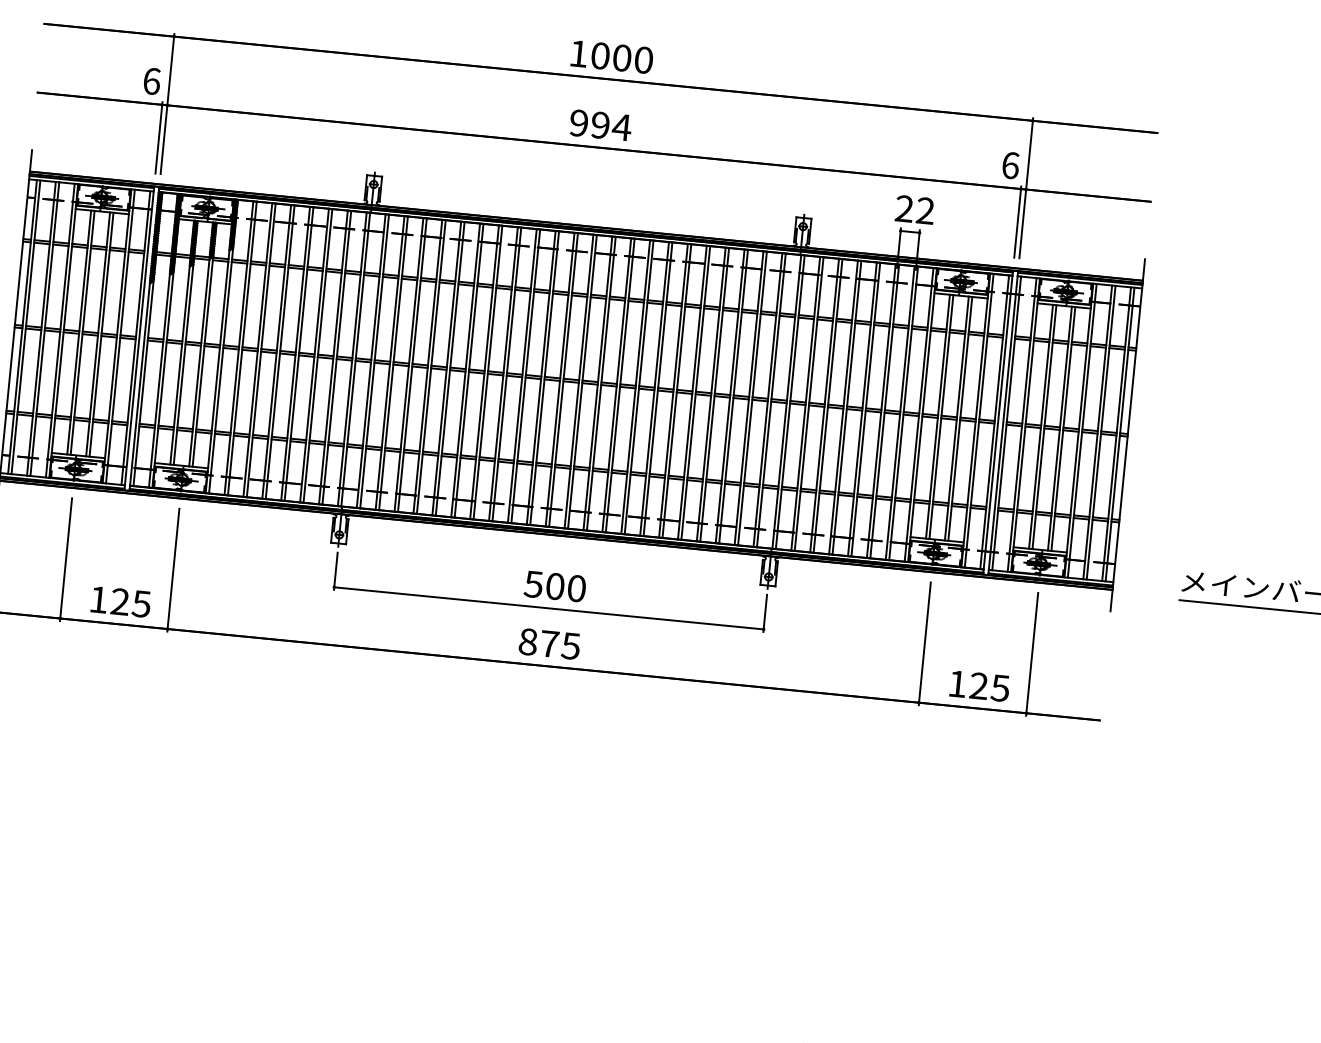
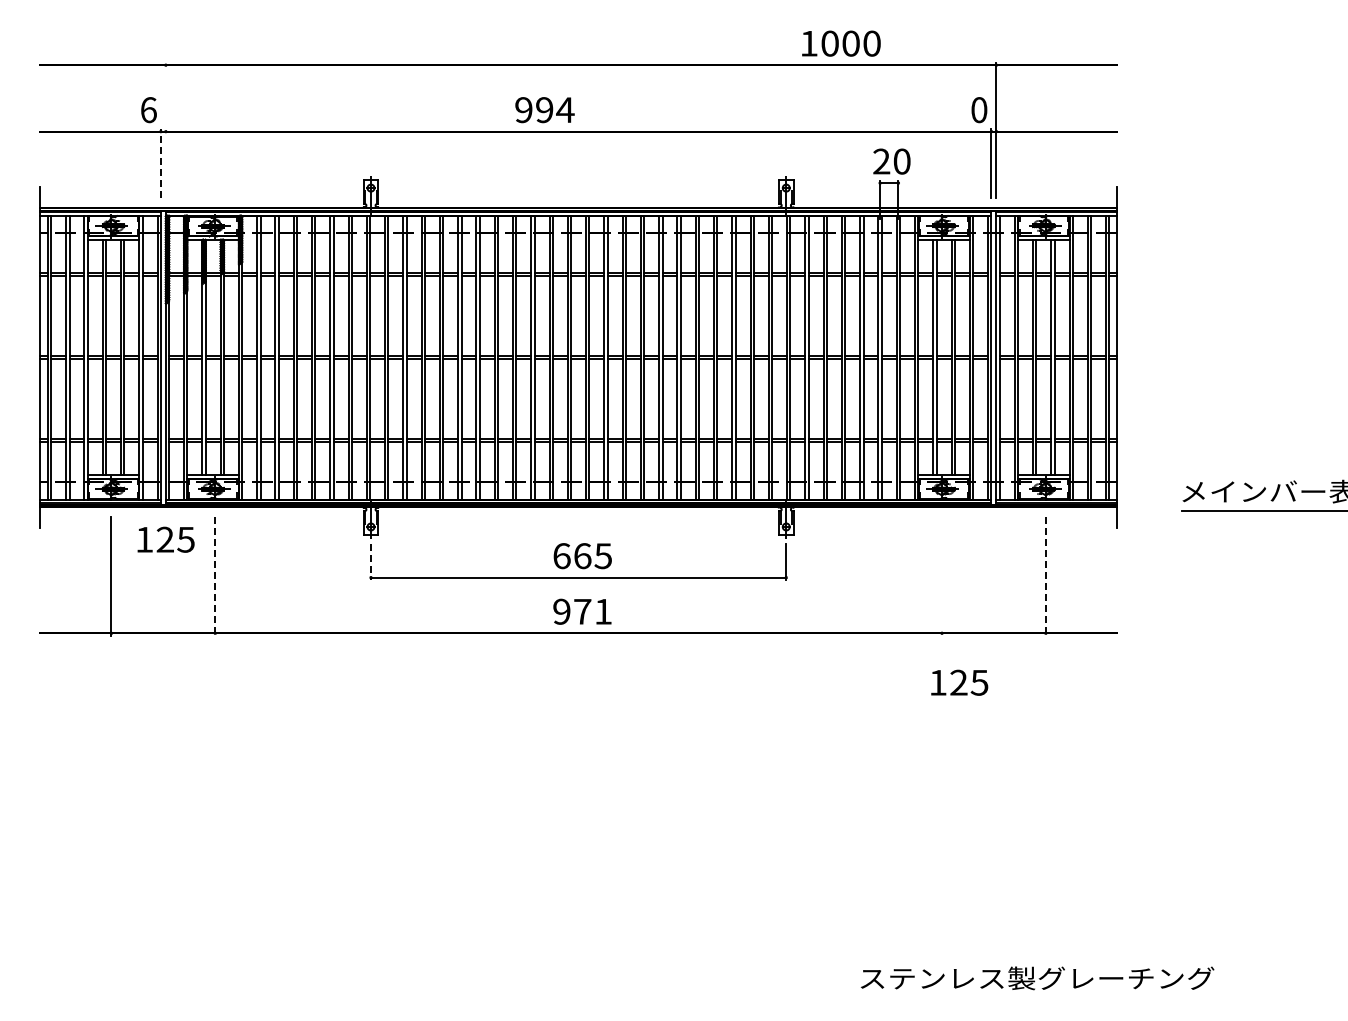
text: (612, 56) -> (841, 43), moved
line: (167, 104) -> (165, 130), removed
text: (600, 125) -> (544, 110), moved
line: (158, 137) -> (160, 163), solid -> dashed
text: (1010, 165) -> (979, 110), 6 -> 0
text: (924, 210) -> (901, 161), 22 -> 20
line: (173, 570) -> (215, 576), solid -> dashed
line: (336, 571) -> (371, 562), solid -> dashed
text: (555, 586) -> (582, 556), 500 -> 665
text: (120, 601) -> (165, 539), moved
text: (549, 643) -> (582, 611), 875 -> 971
line: (925, 644) -> (942, 576), removed
line: (1031, 654) -> (1045, 576), solid -> dashed
text: (979, 685) -> (959, 682), moved

